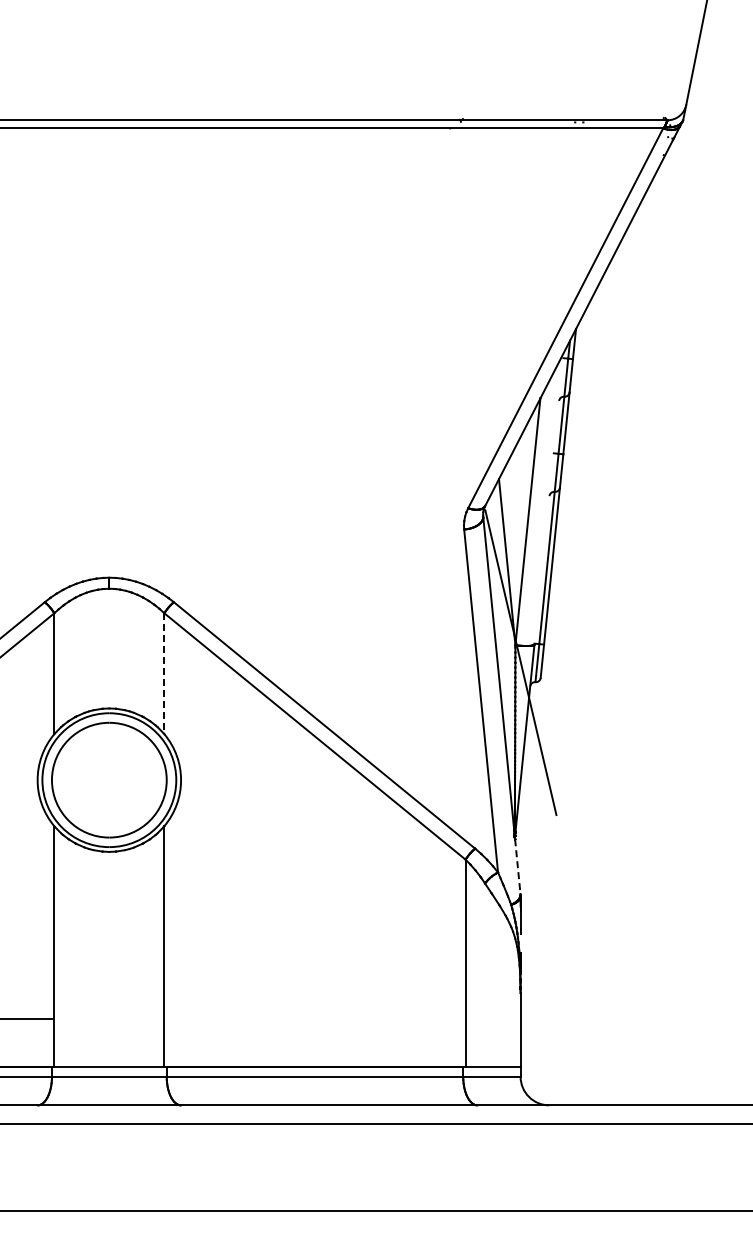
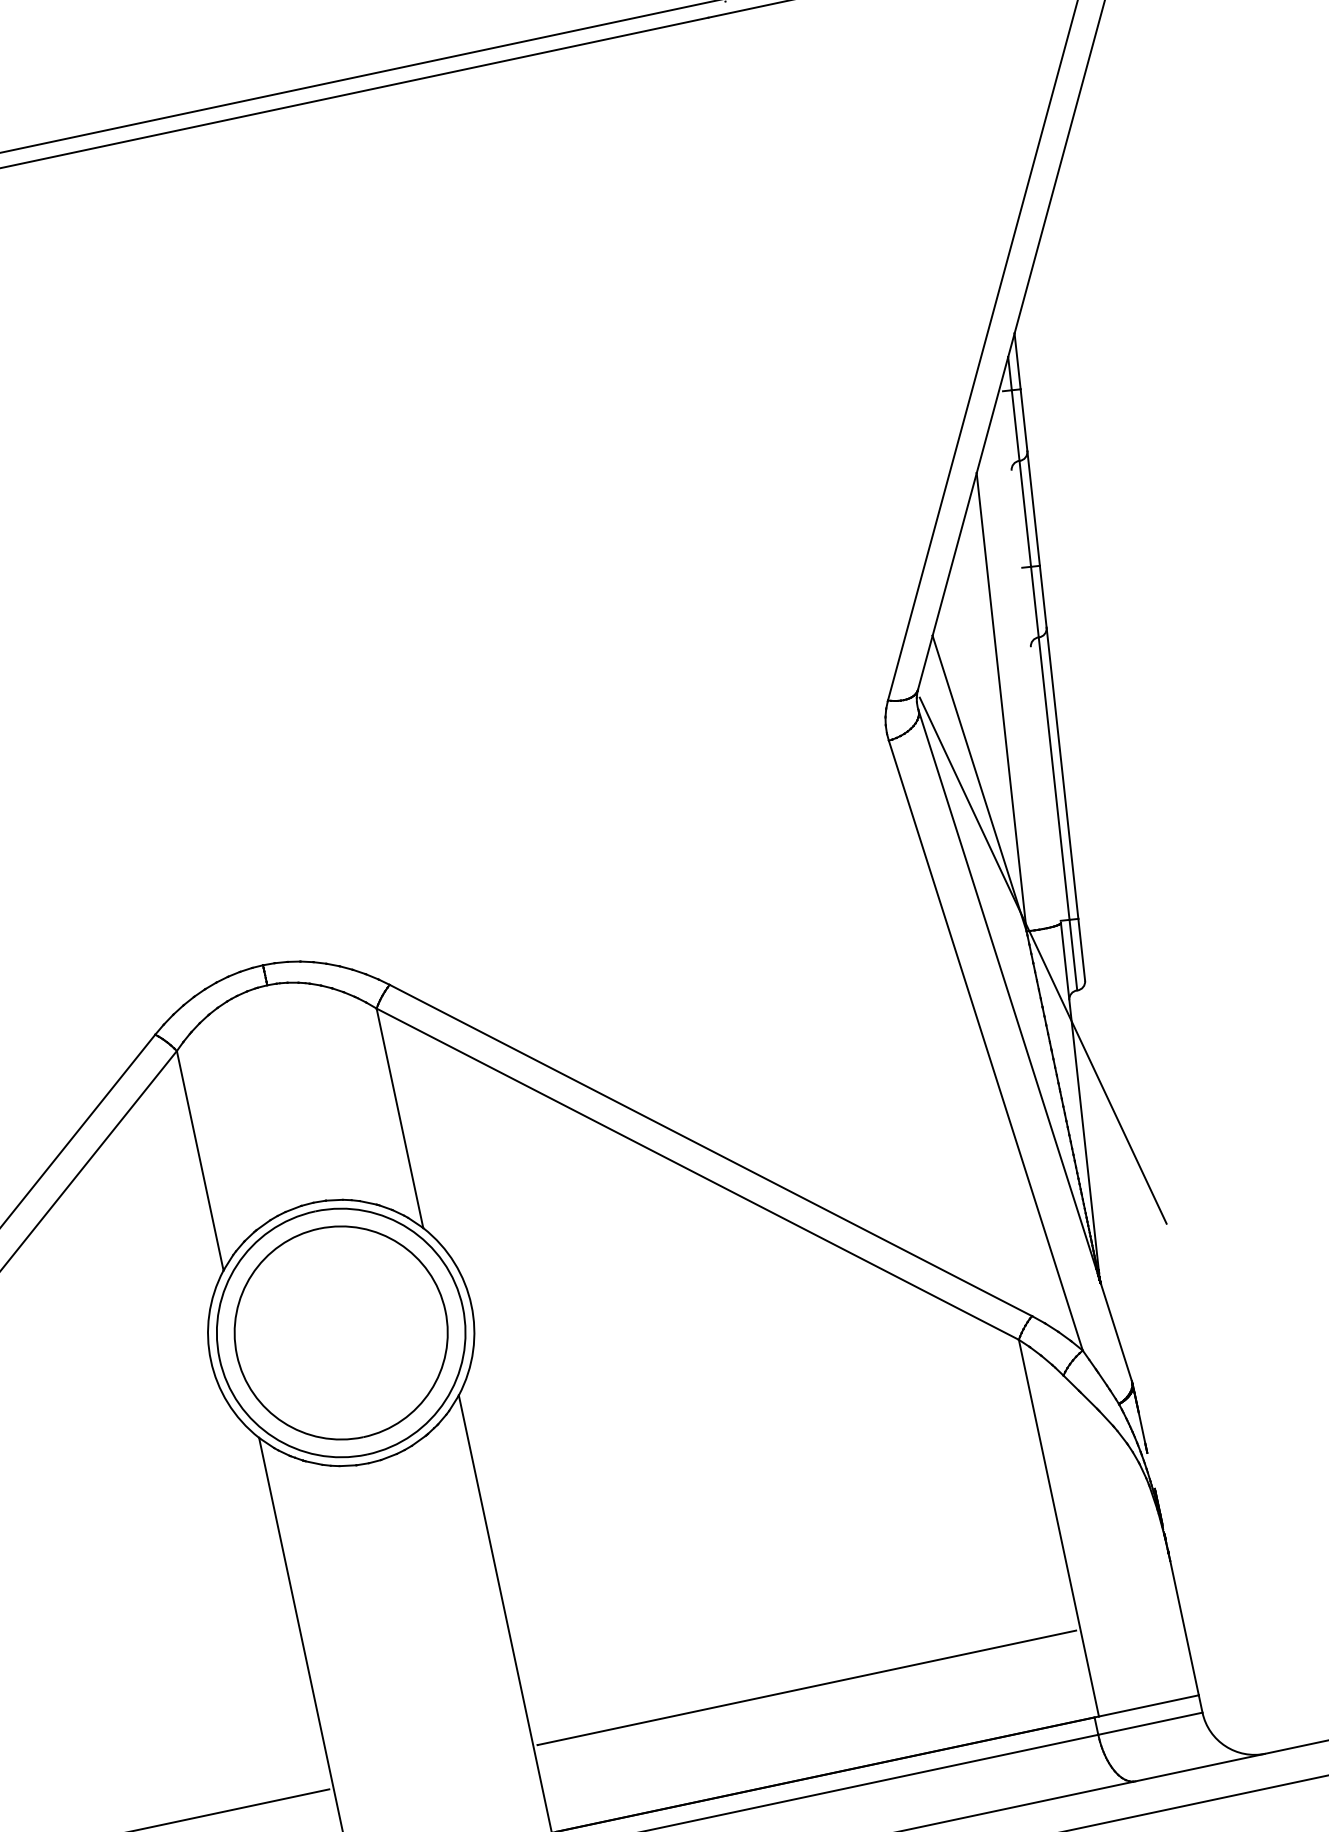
line: (164, 674) -> (400, 1119), dashed -> solid
line: (517, 867) -> (1116, 1333), dashed -> solid
line: (314, 1019) -> (806, 1688), added

